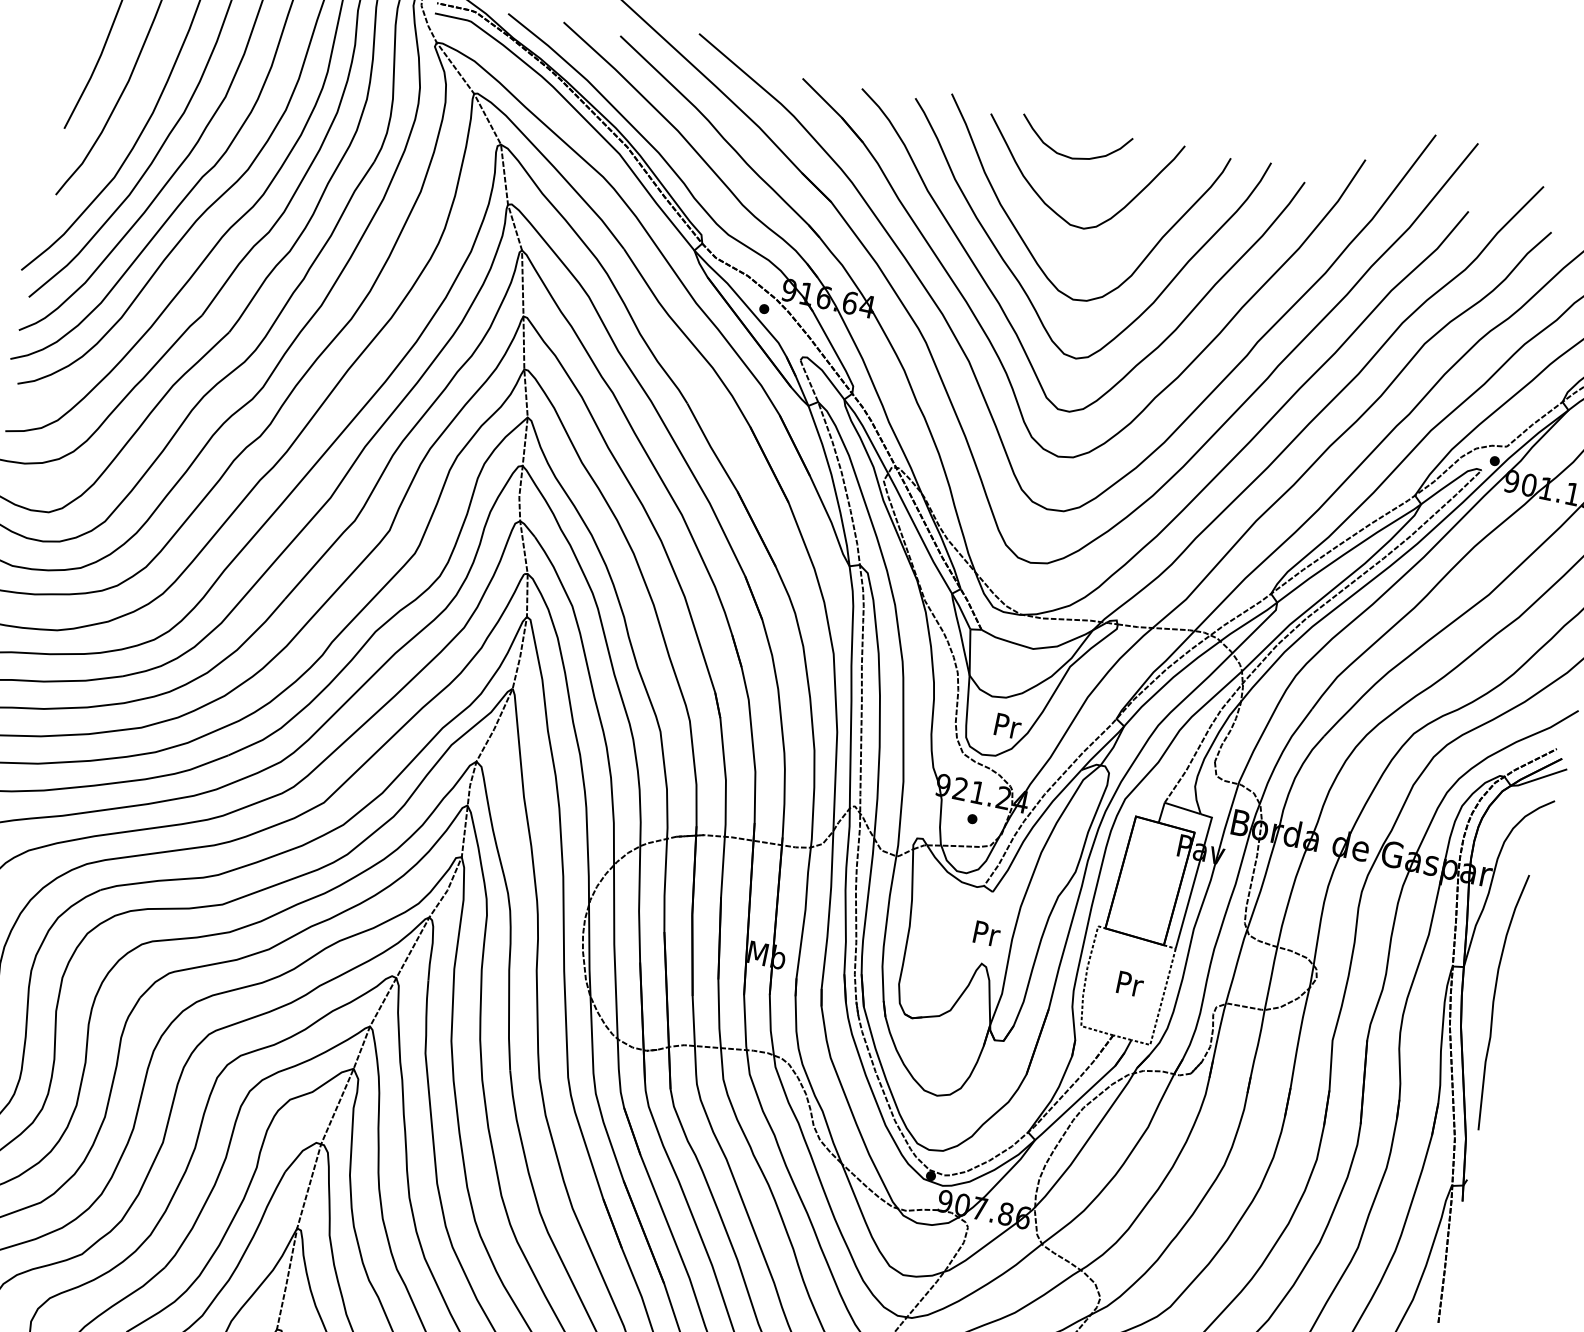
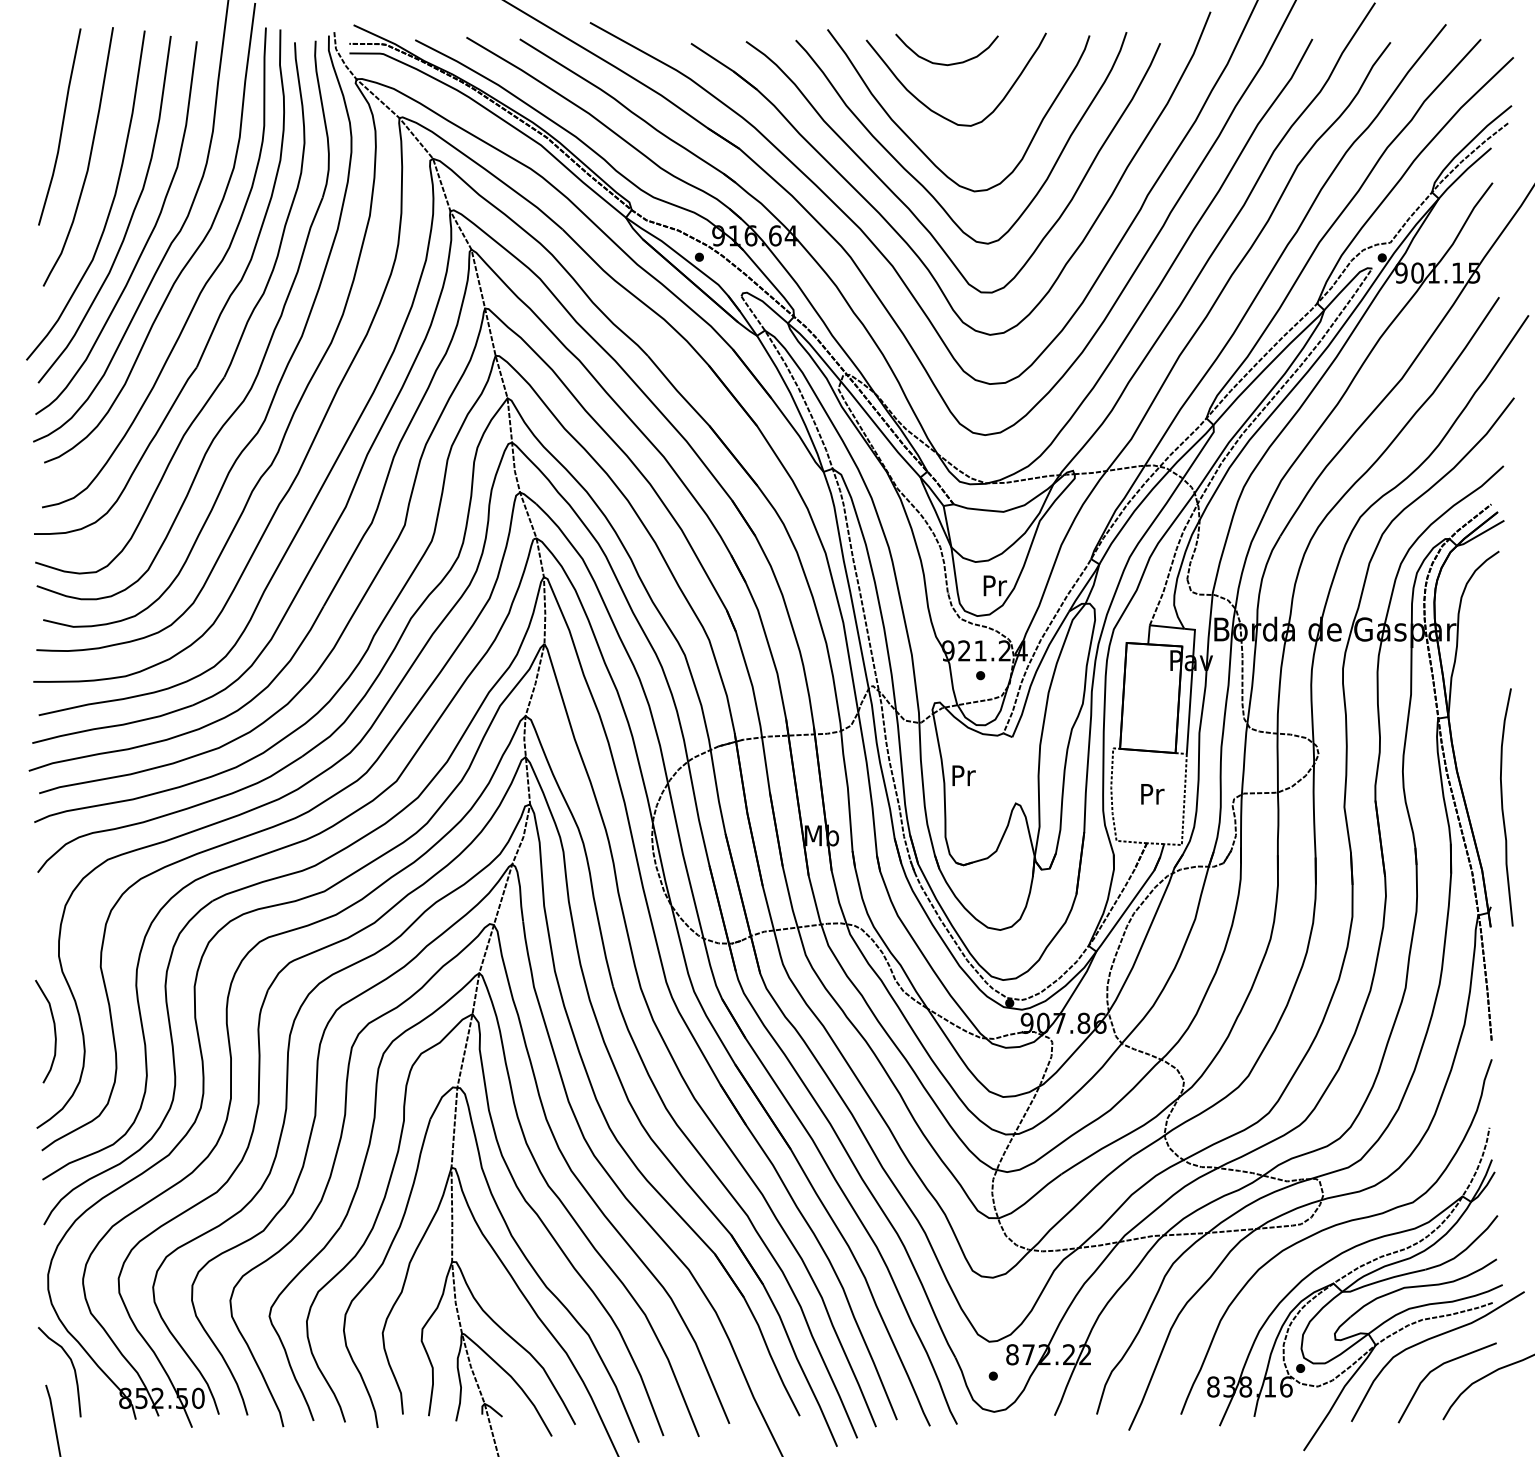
text: (986, 933) -> (963, 775), moved
curve: (1494, 1000) -> (1503, 807), moved

